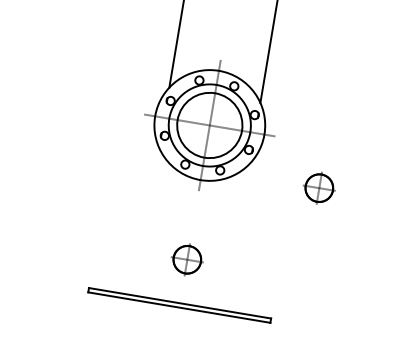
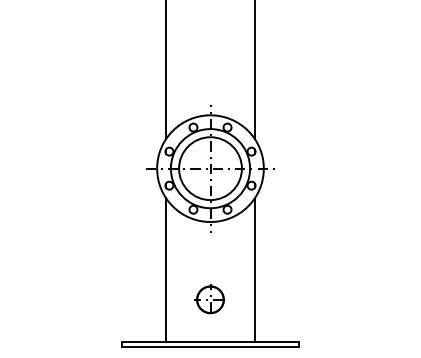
part: (318, 187) -> (323, 210), removed
line: (147, 222) -> (166, 270), added
line: (237, 237) -> (254, 270), added

